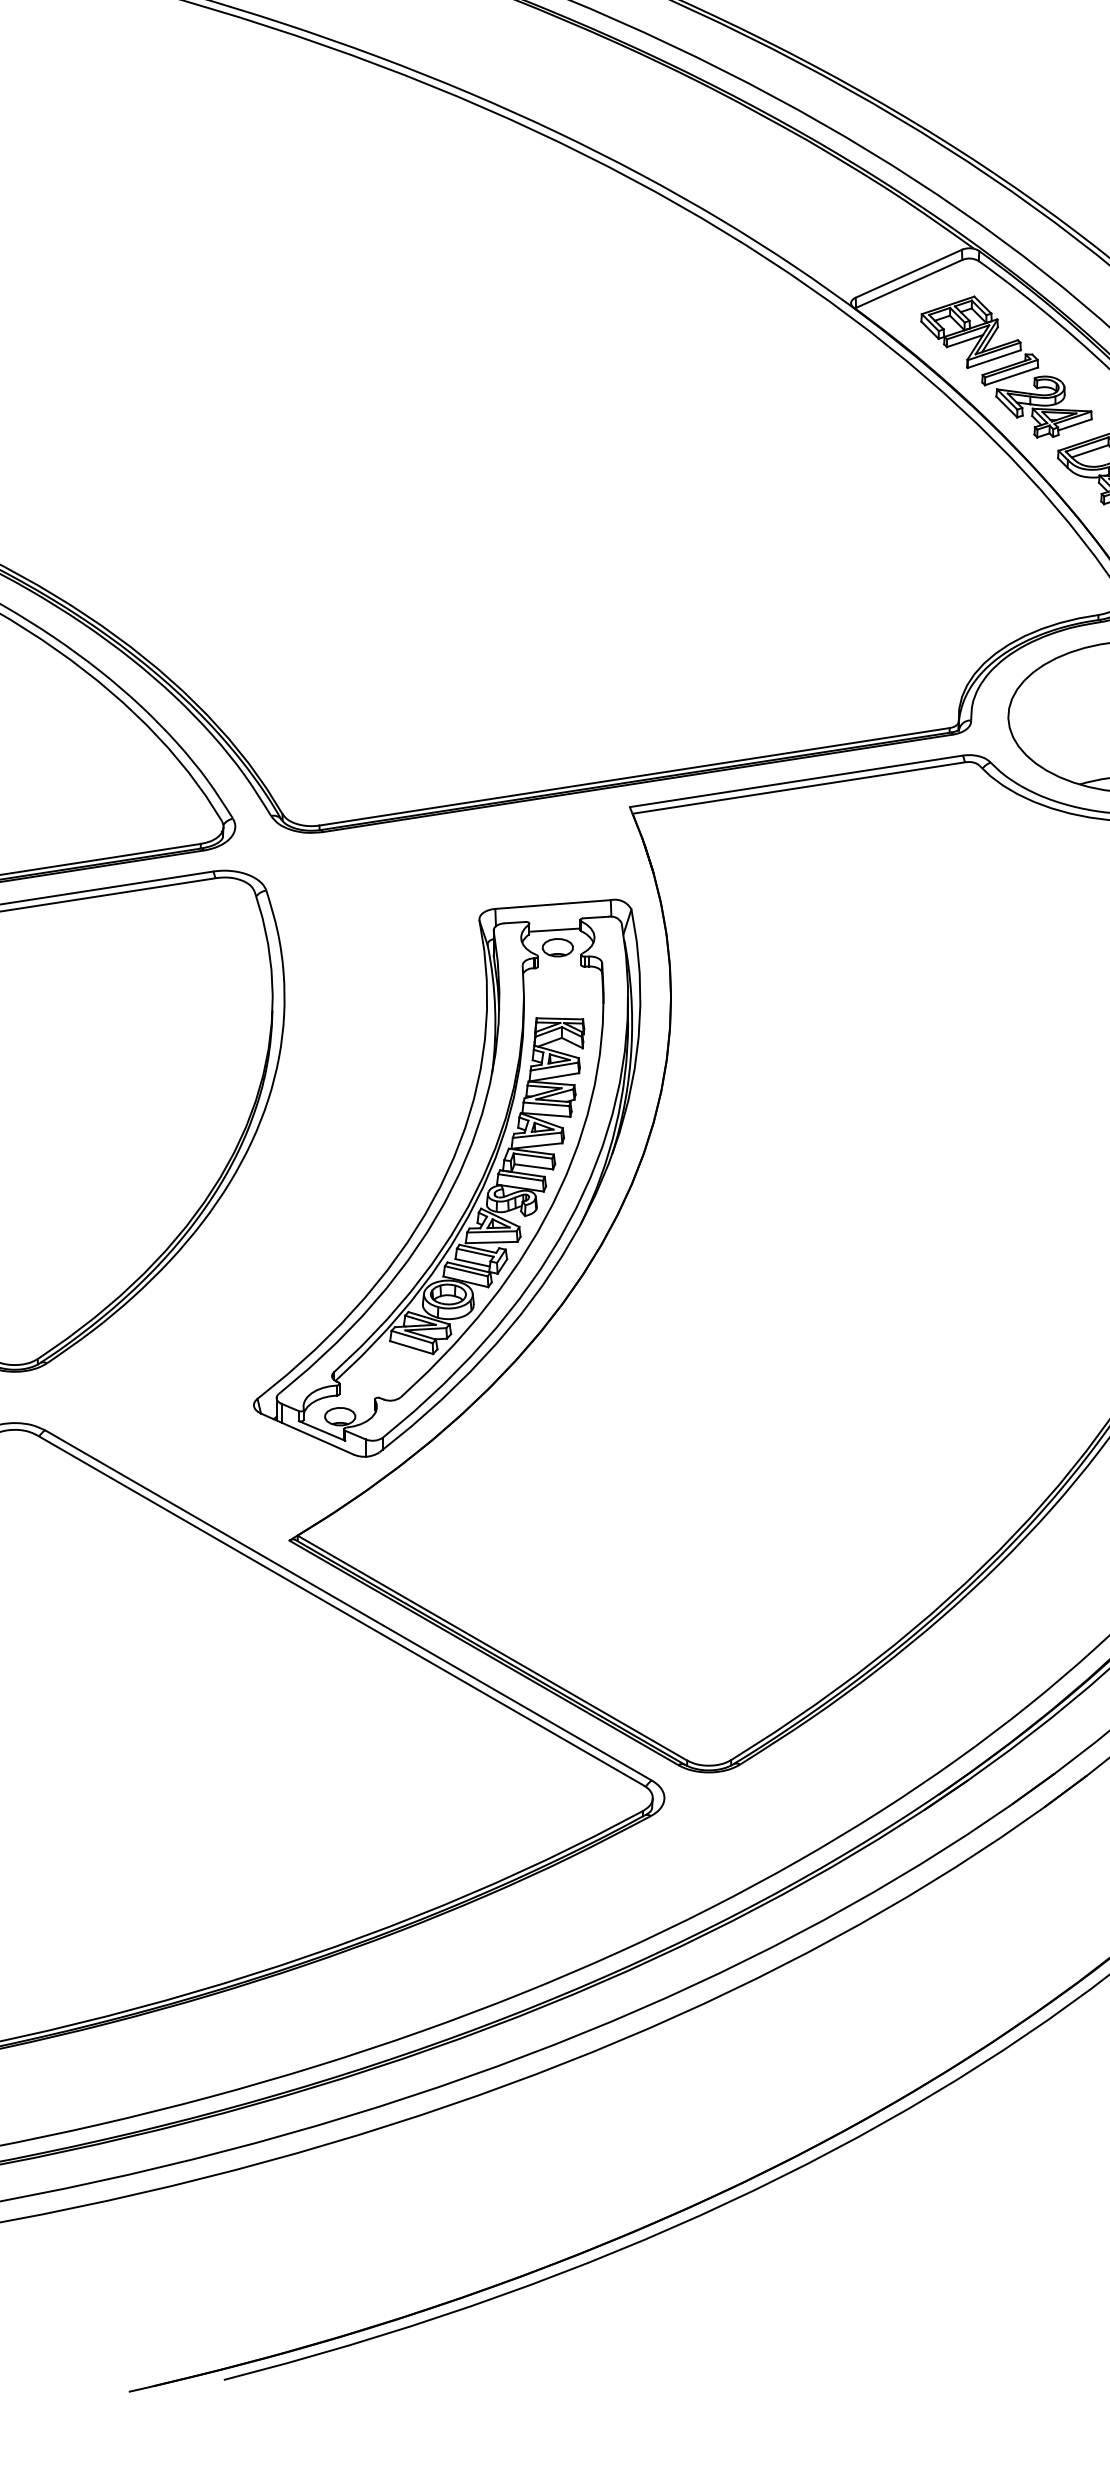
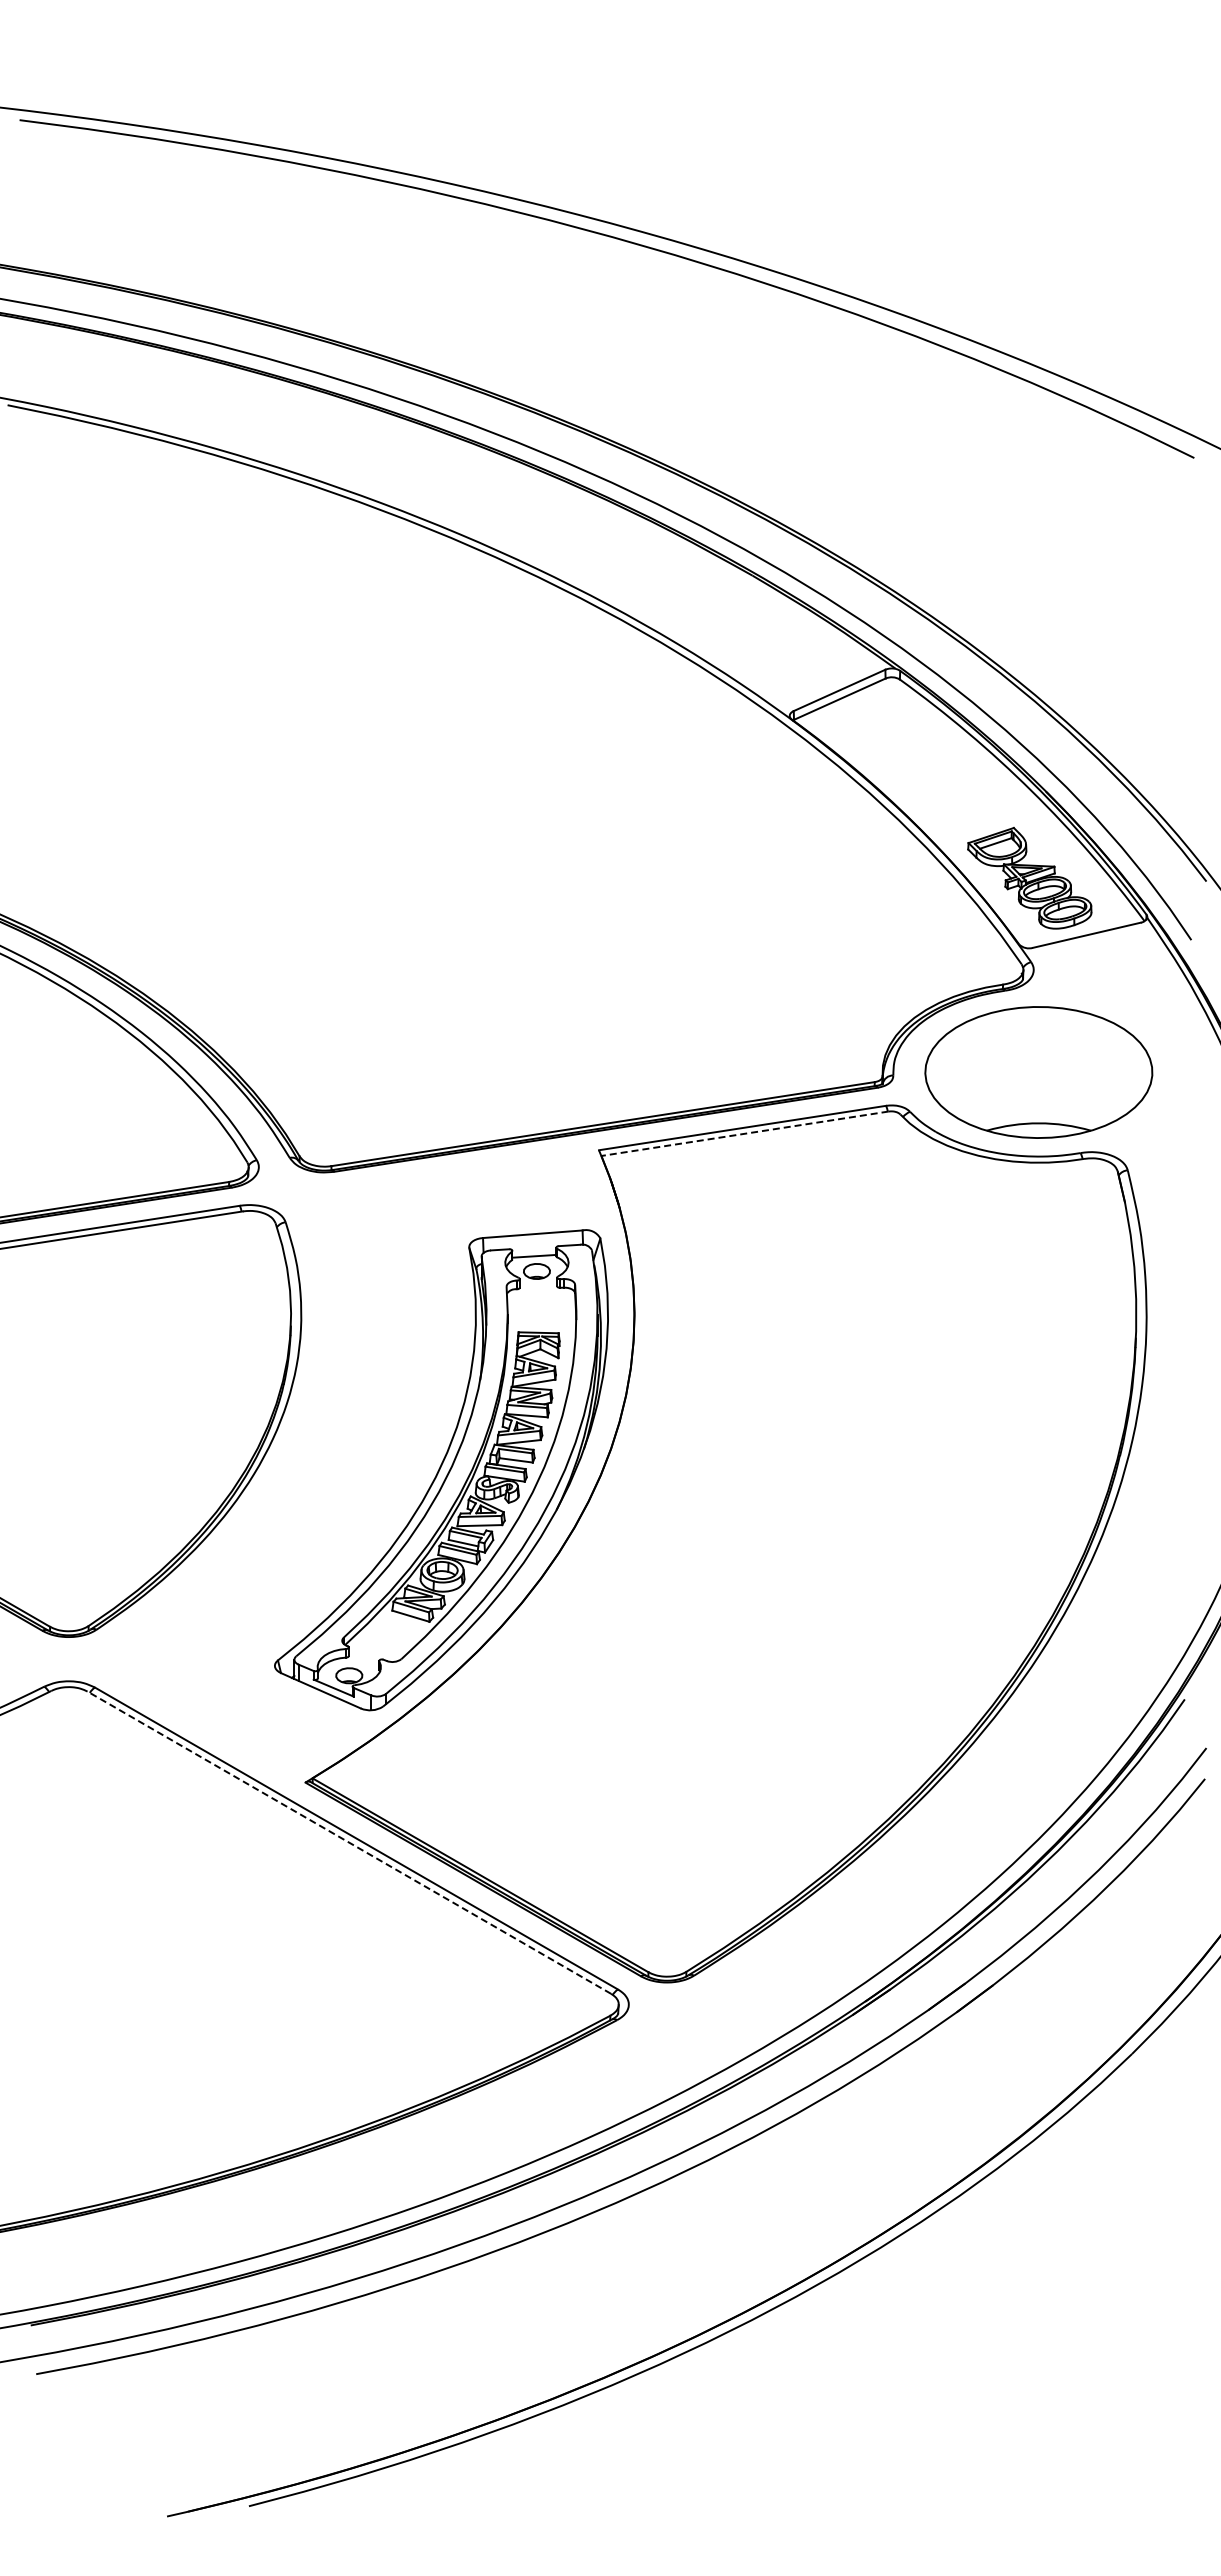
part: (1006, 366) -> (923, 770), removed
line: (798, 787) -> (744, 1133), solid -> dashed
line: (339, 1610) -> (348, 1842), solid -> dashed

